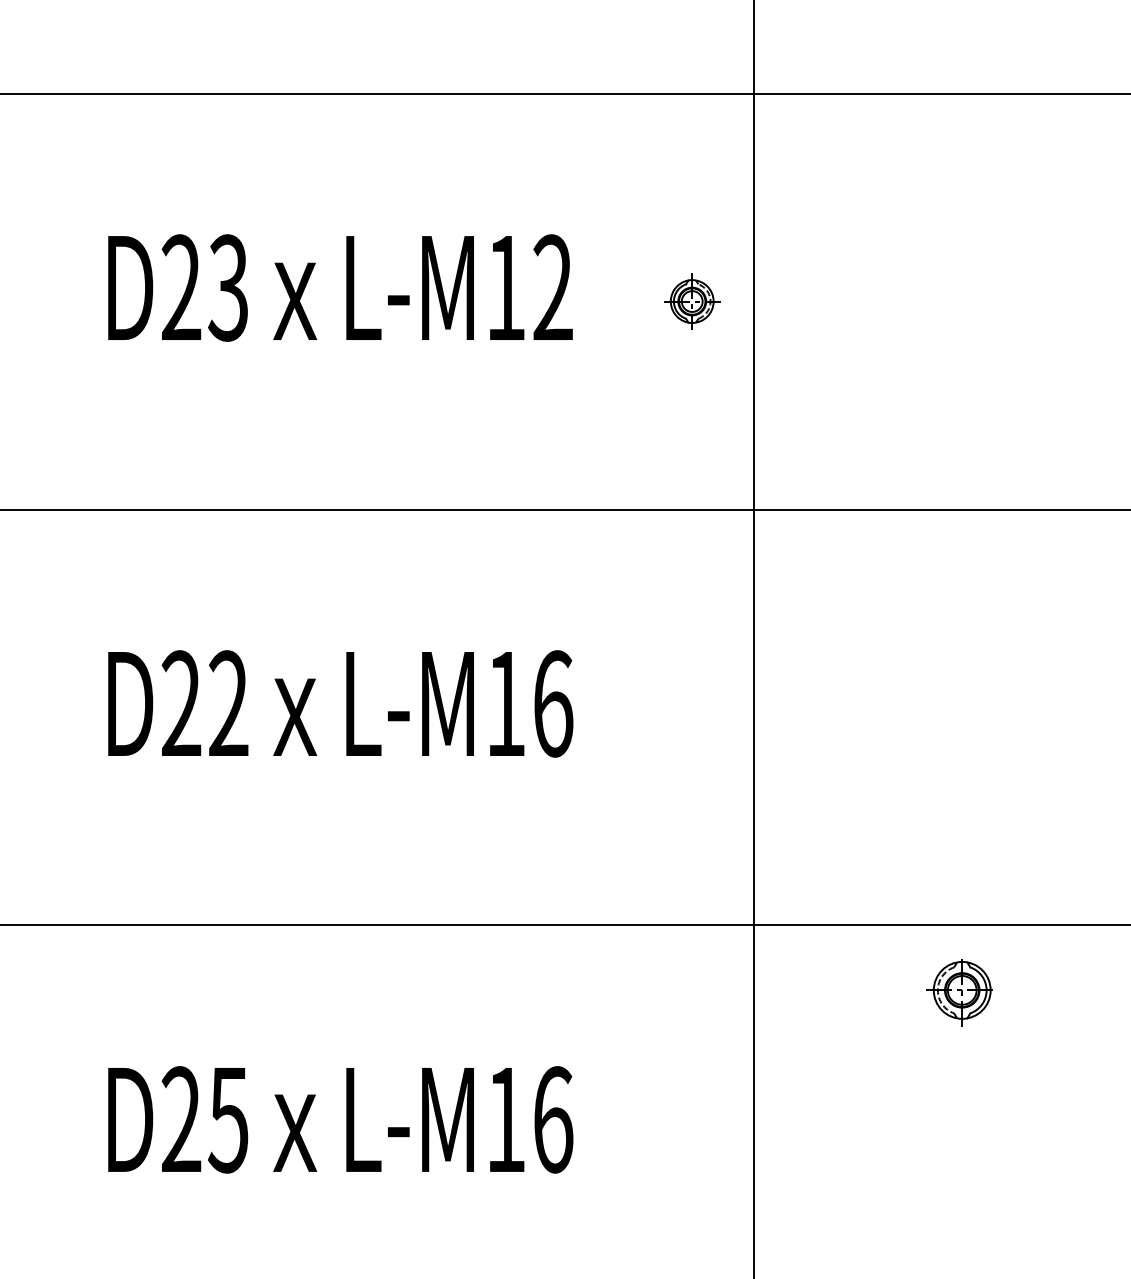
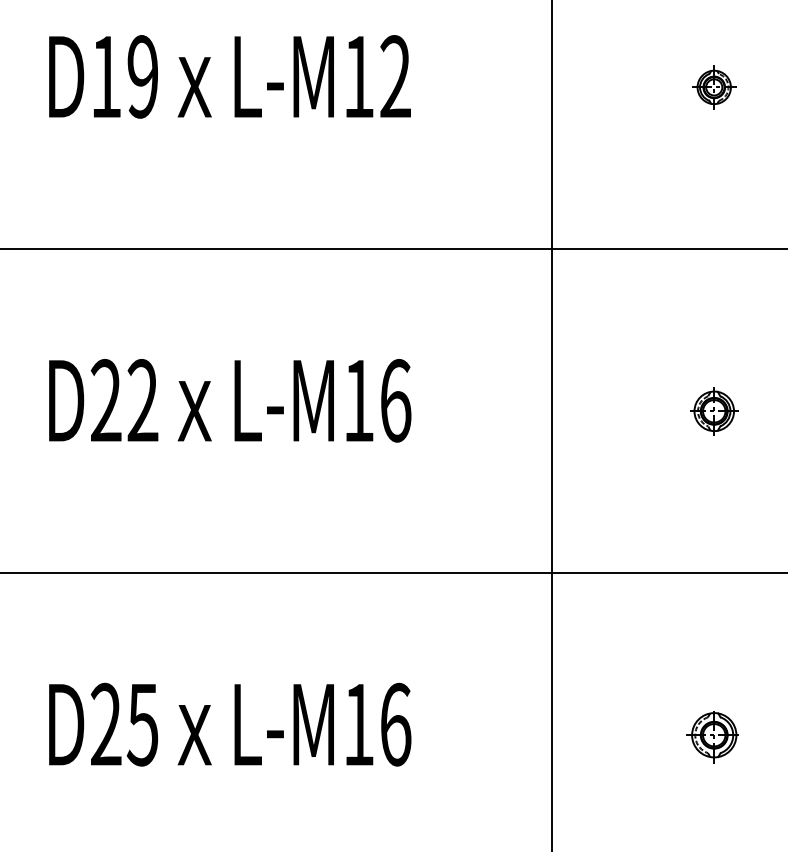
text: (204, 287) -> (124, 76), D23 -> D19
part: (692, 301) -> (714, 87), moved
part: (962, 717) -> (714, 411), added
part: (959, 992) -> (712, 736), moved

